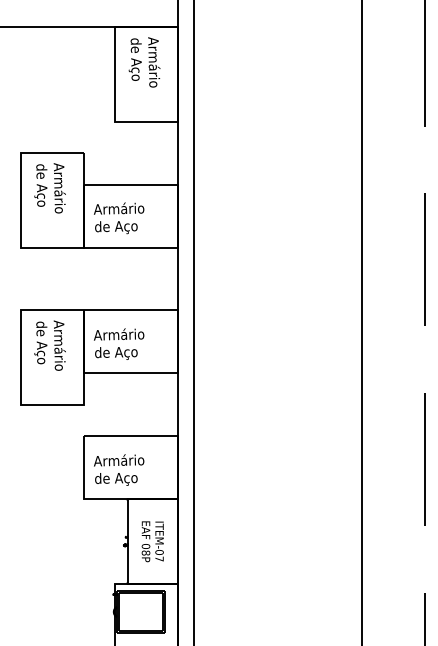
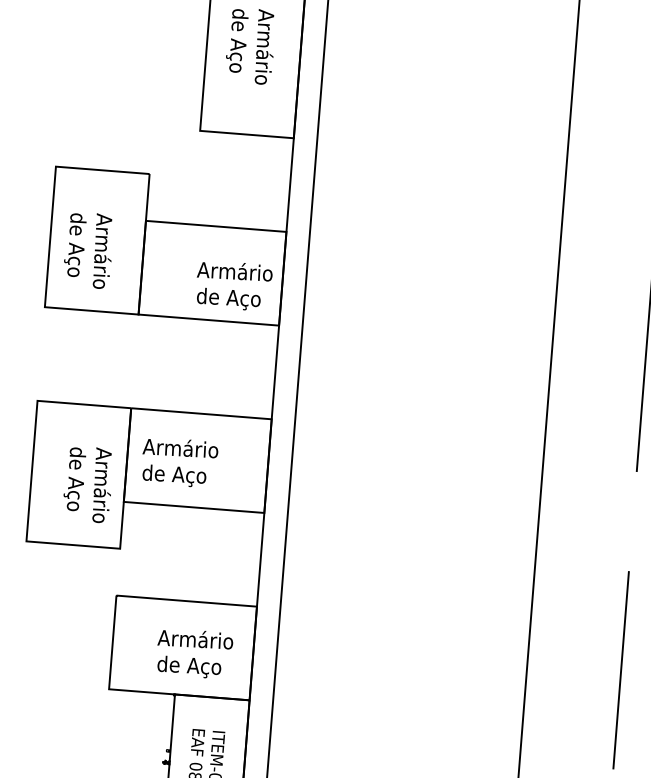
text: (49, 188) -> (87, 250), moved
text: (119, 218) -> (234, 286), moved
text: (49, 345) -> (87, 484), moved
text: (119, 469) -> (195, 652), moved

